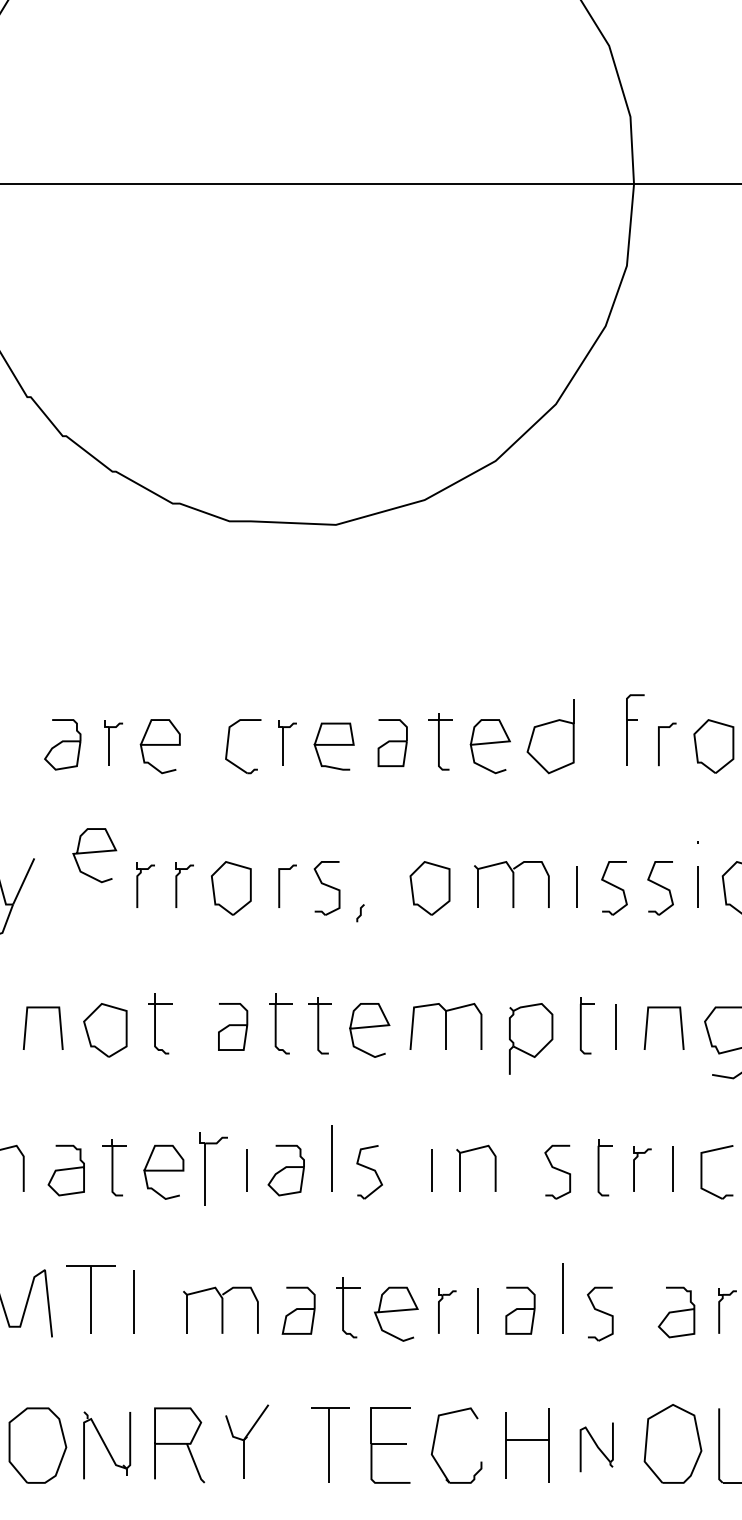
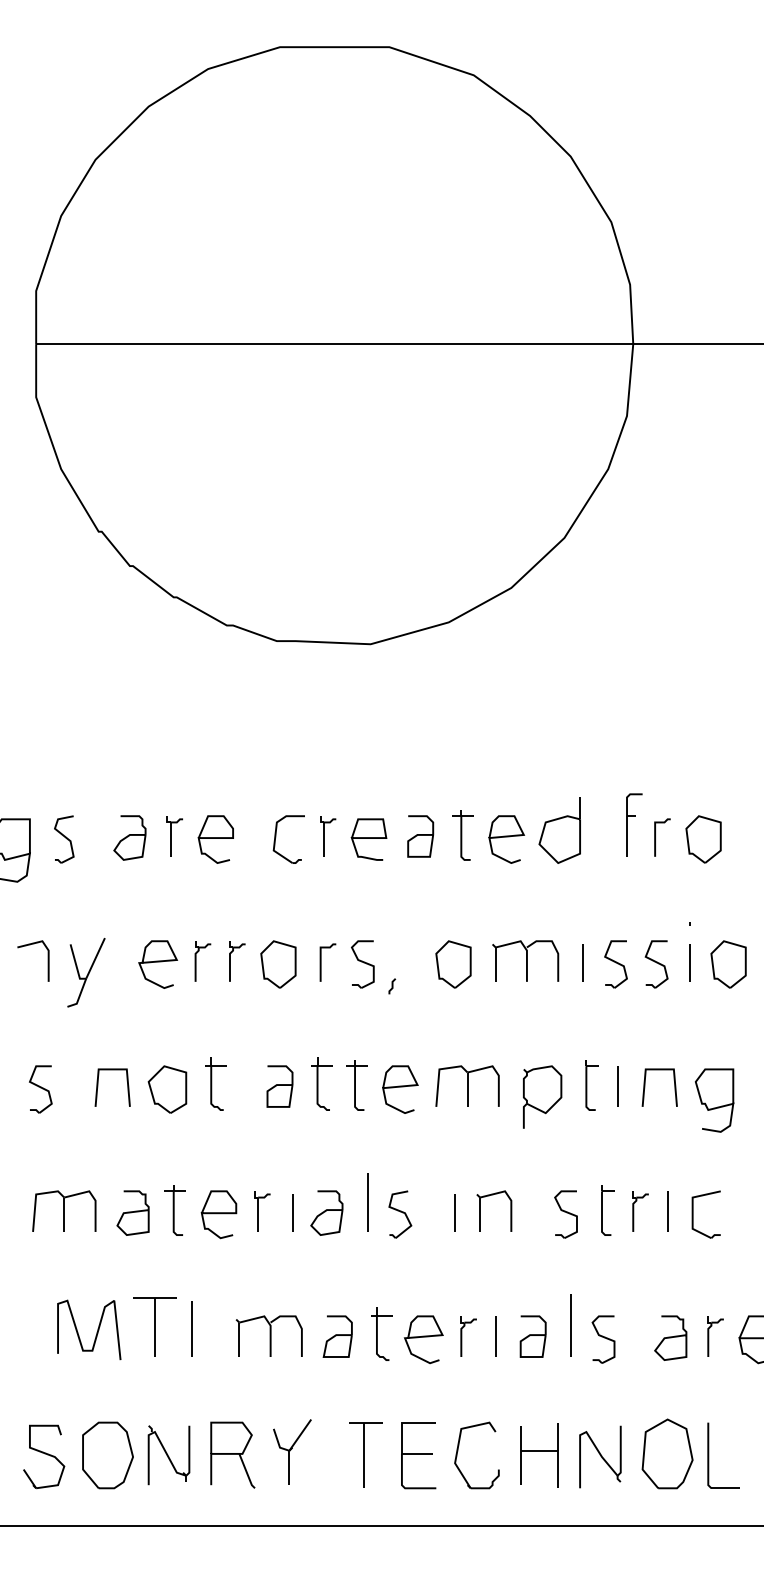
curve: (95, 853) -> (158, 962), moved
part: (213, 1168) -> (262, 1211), size x0.62
part: (596, 1446) -> (600, 1456), size x1.43

